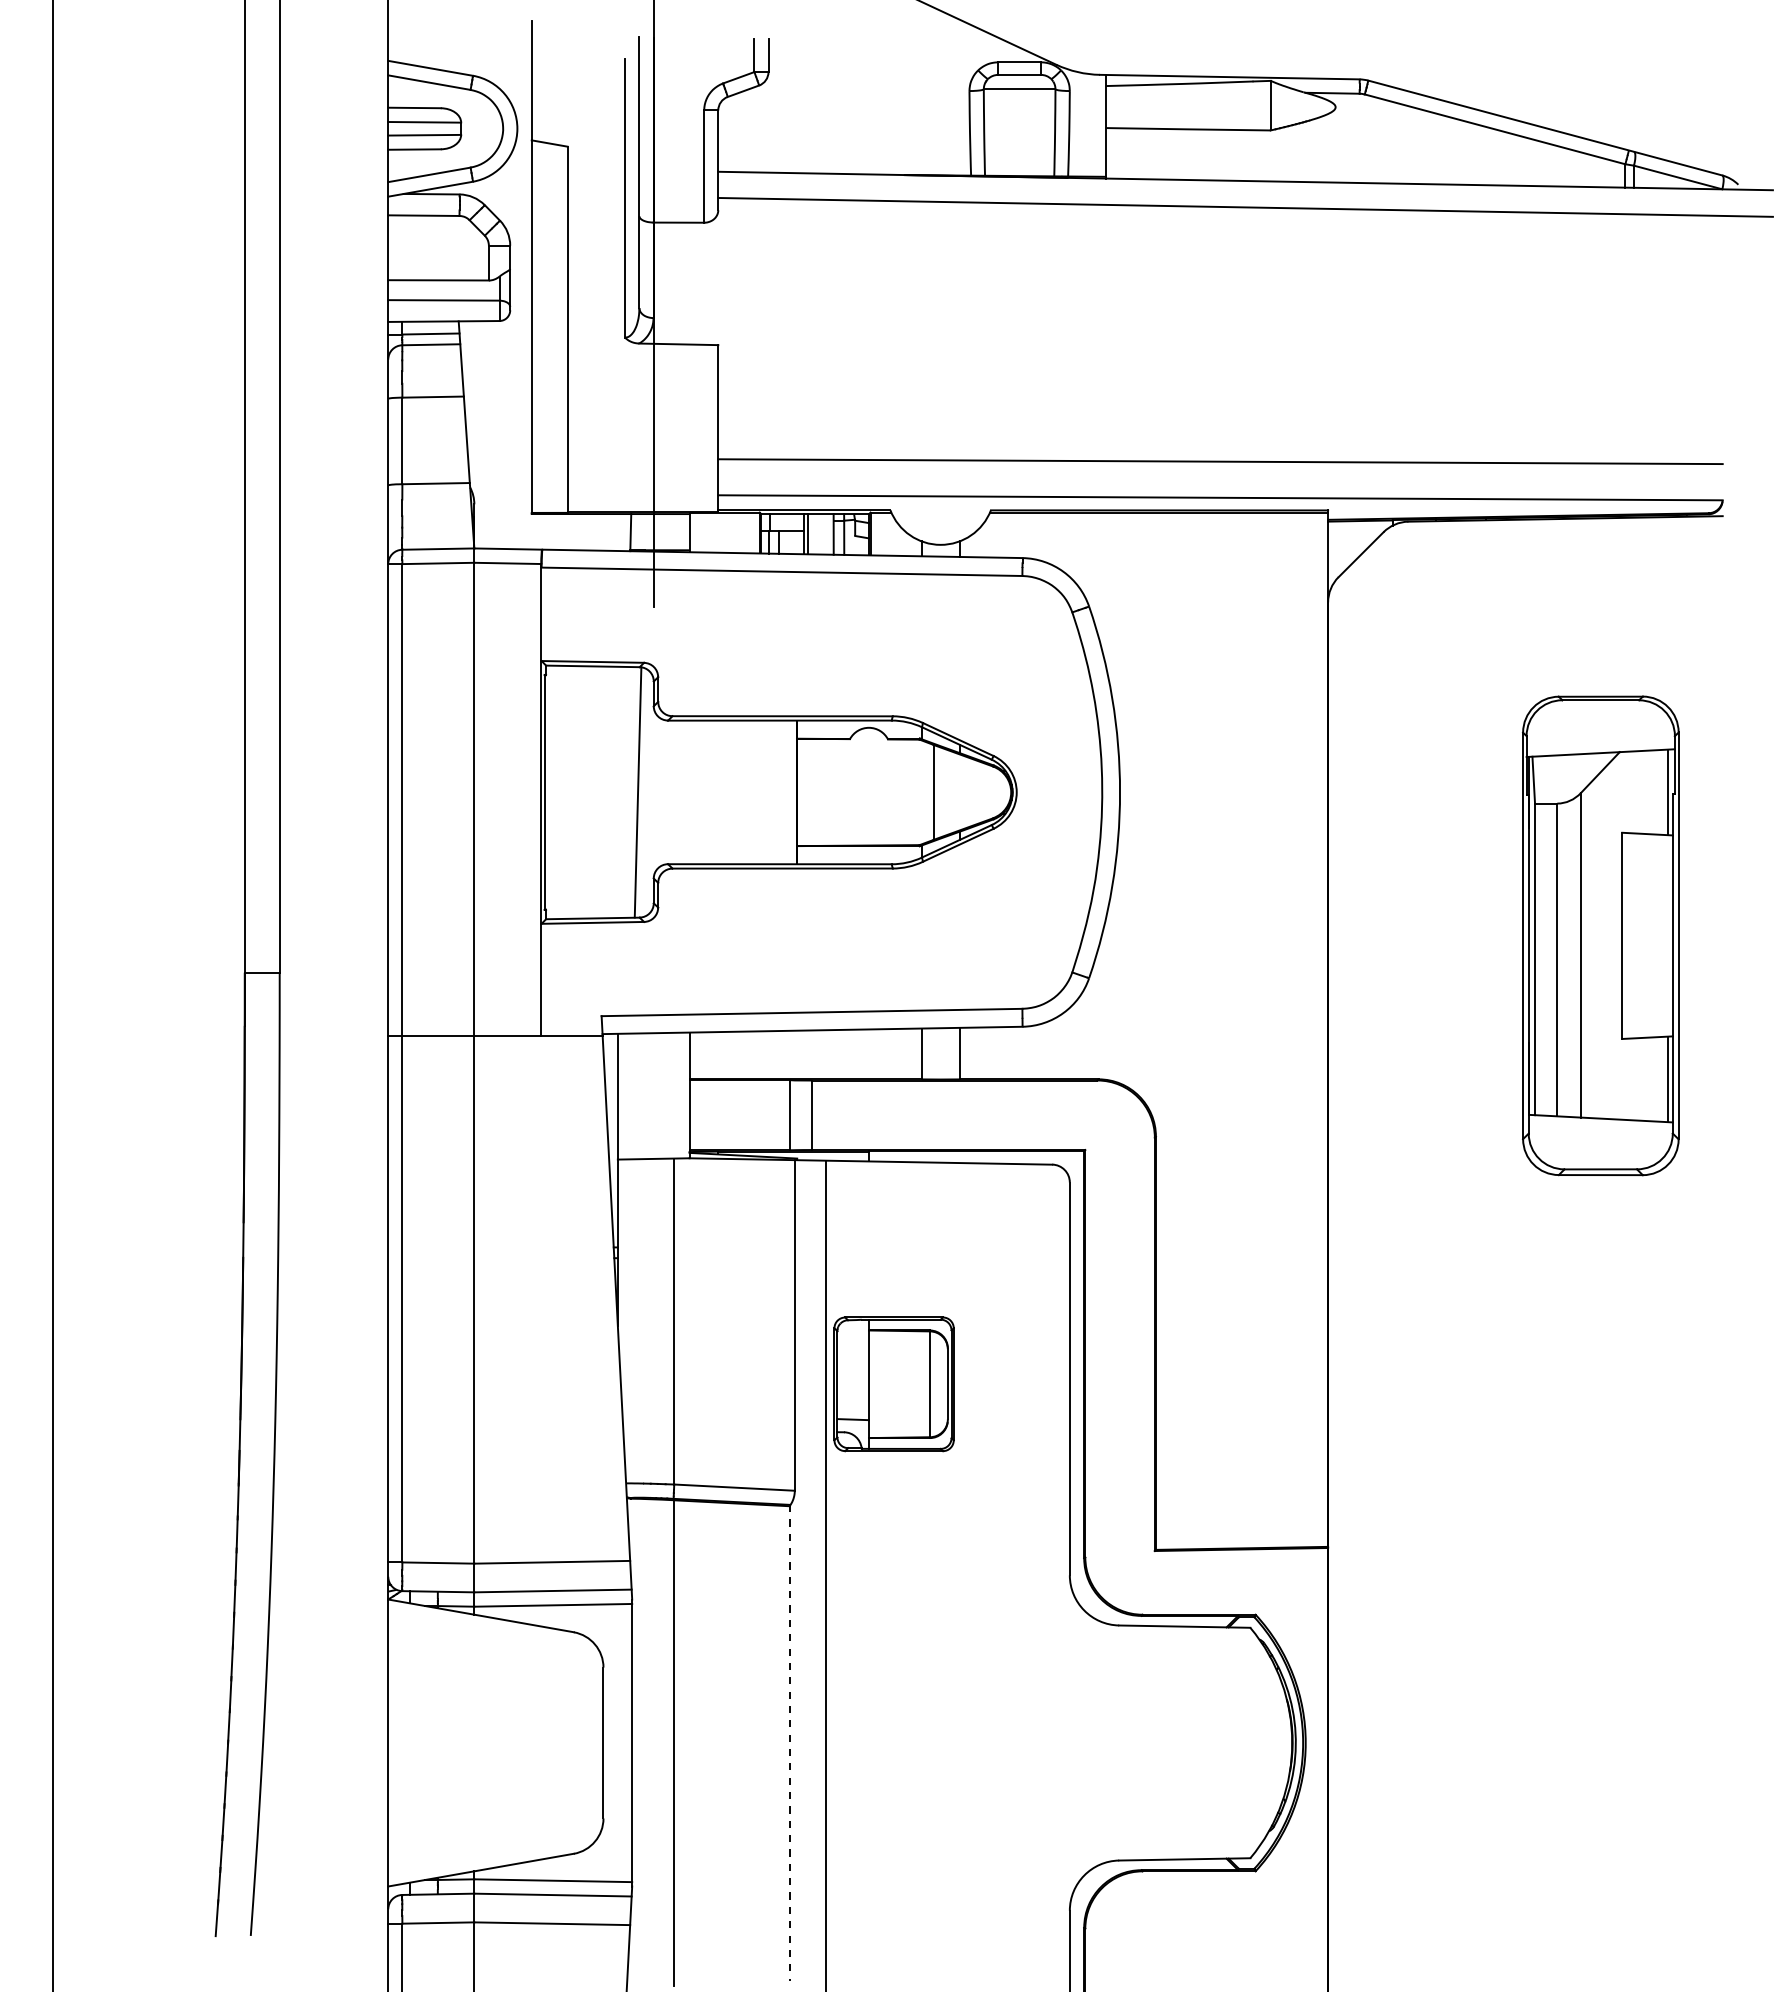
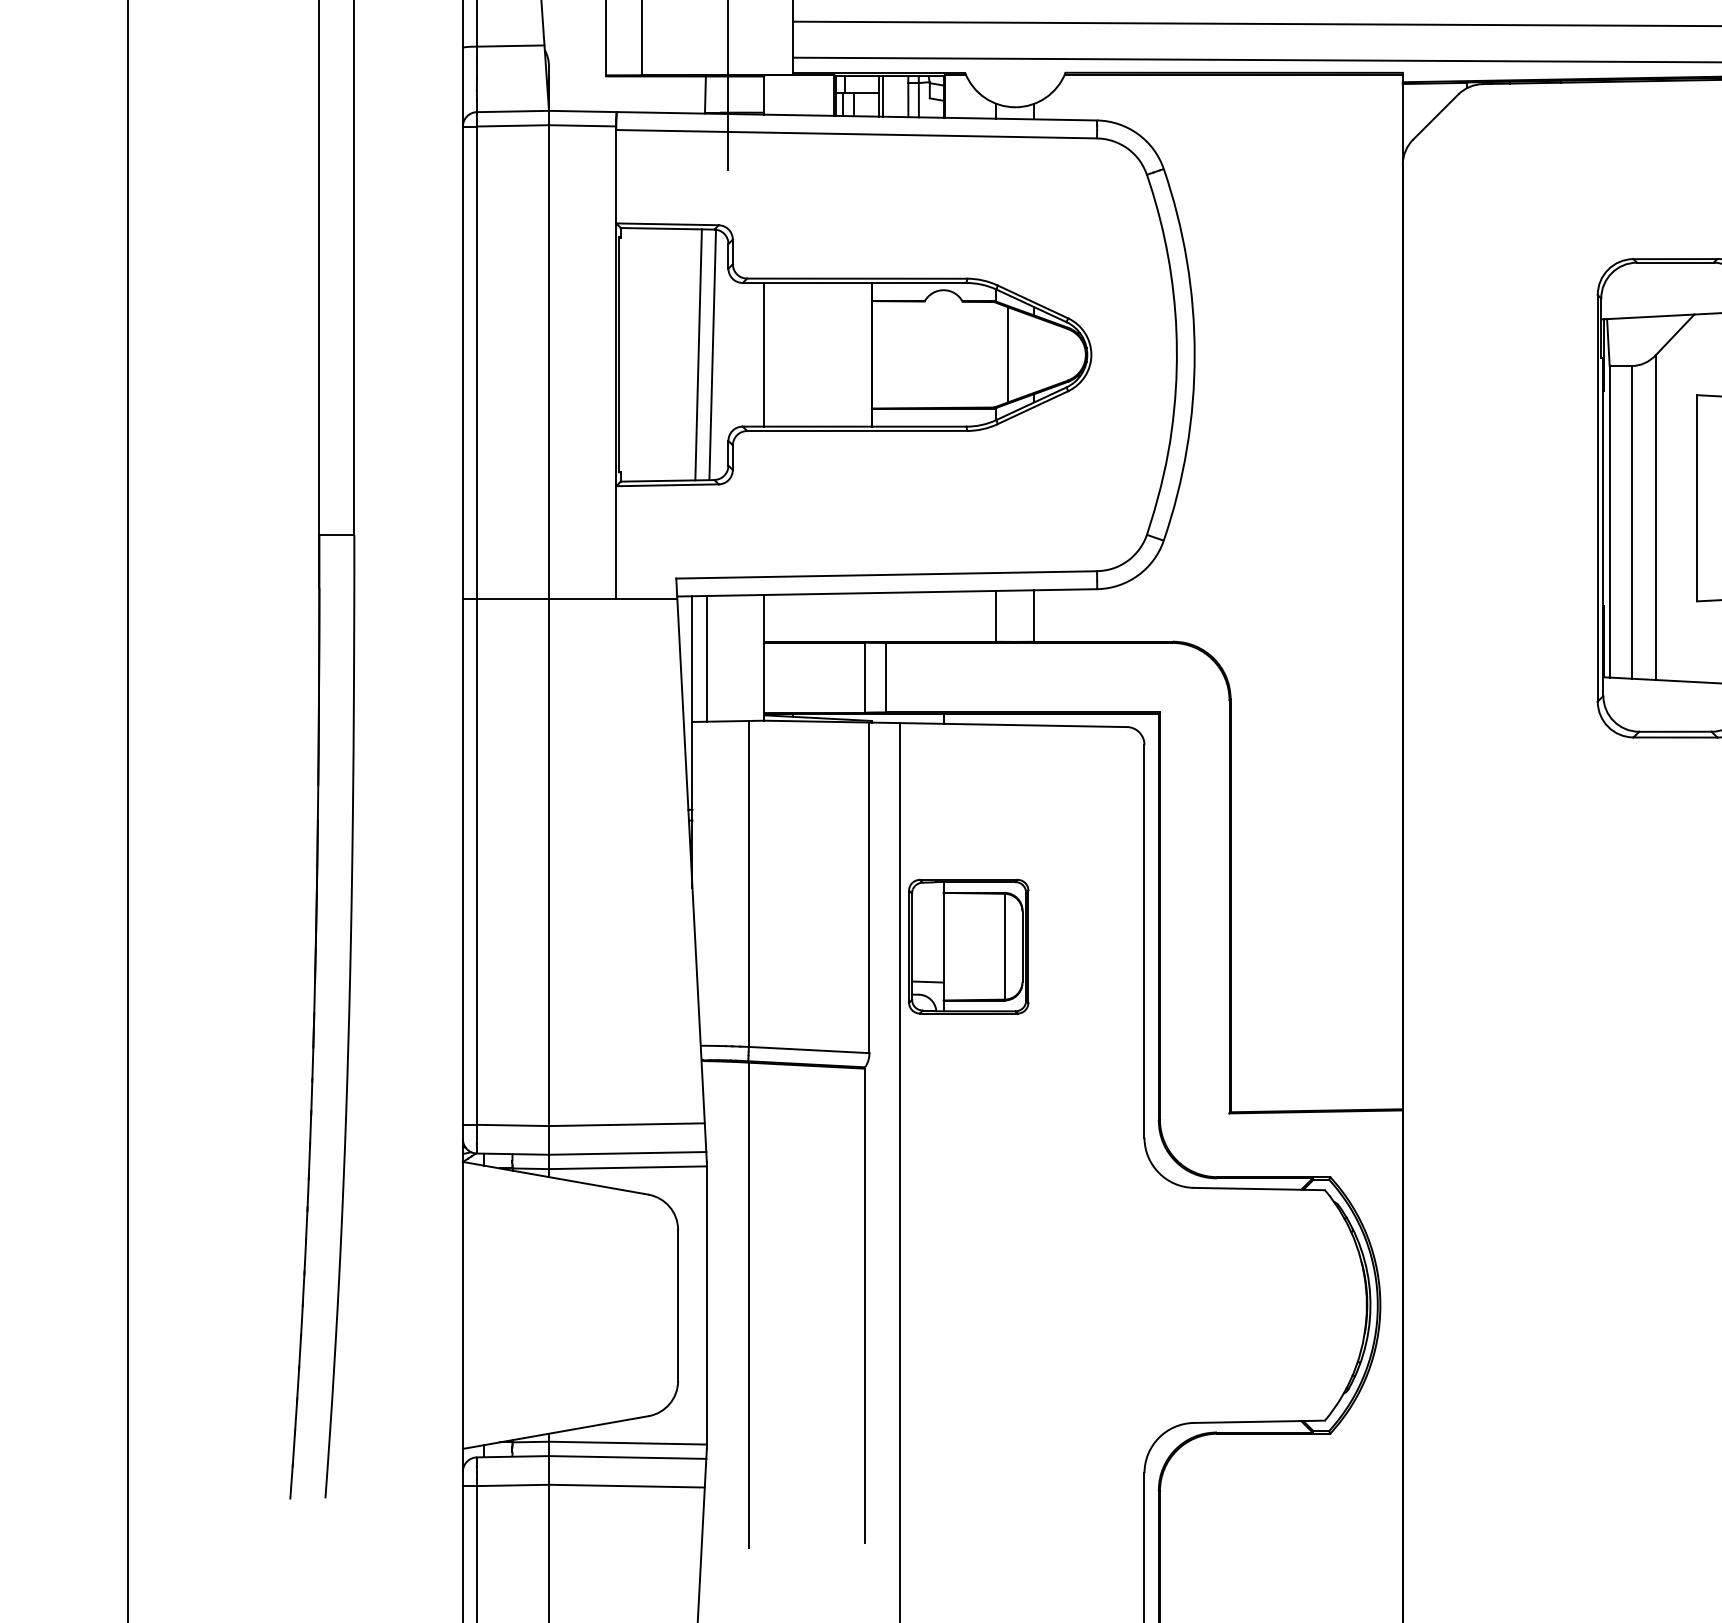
line: (623, 791) -> (698, 353), added
line: (689, 792) -> (764, 354), added
line: (631, 1096) -> (706, 658), added
line: (790, 1743) -> (865, 1305), dashed -> solid

